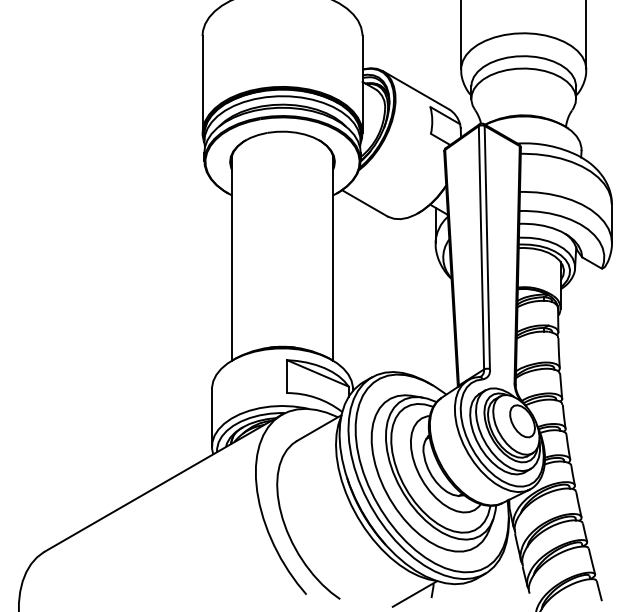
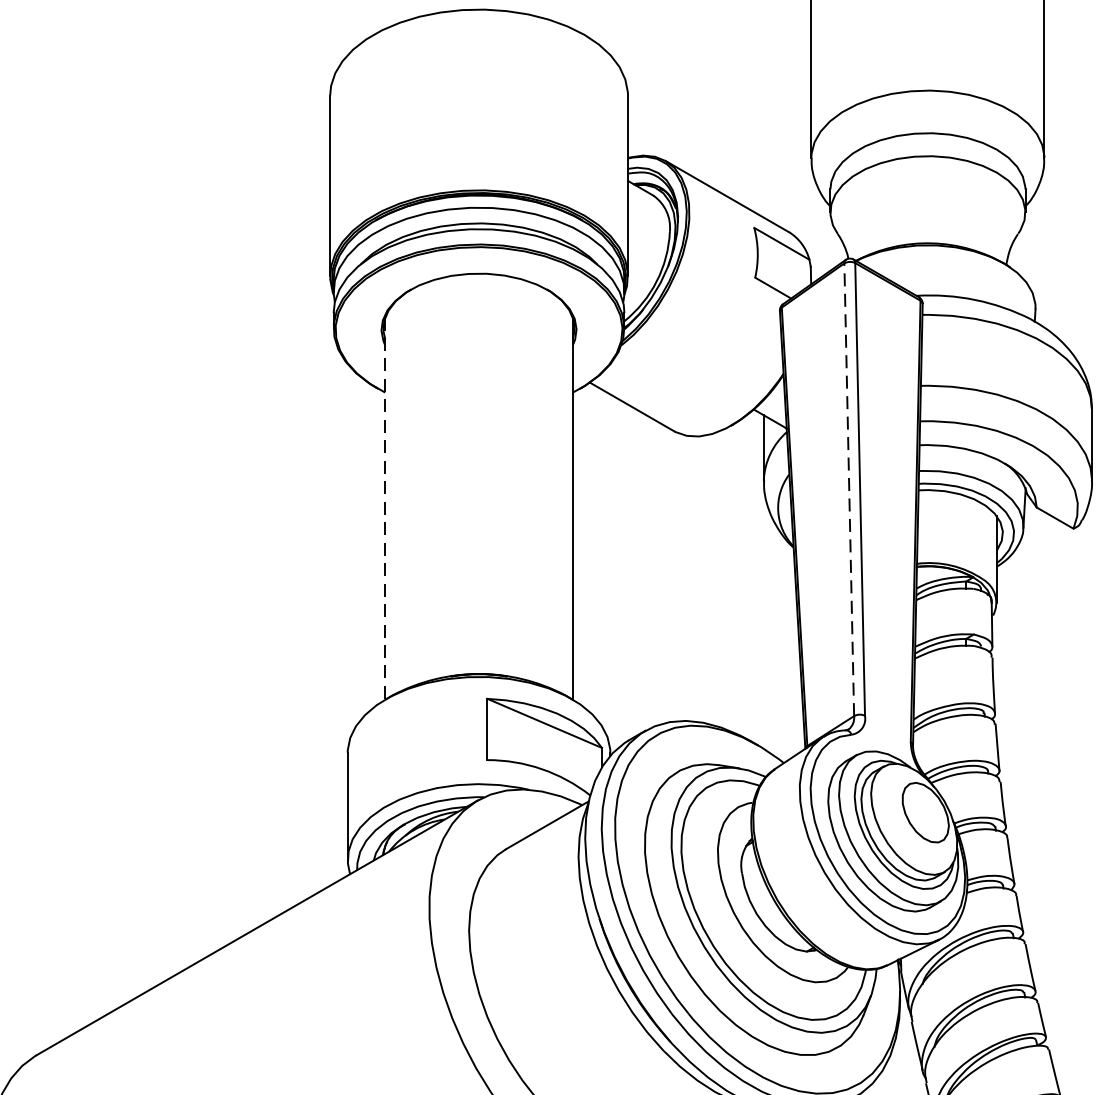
line: (481, 247) -> (849, 489), solid -> dashed
line: (232, 257) -> (385, 507), solid -> dashed

